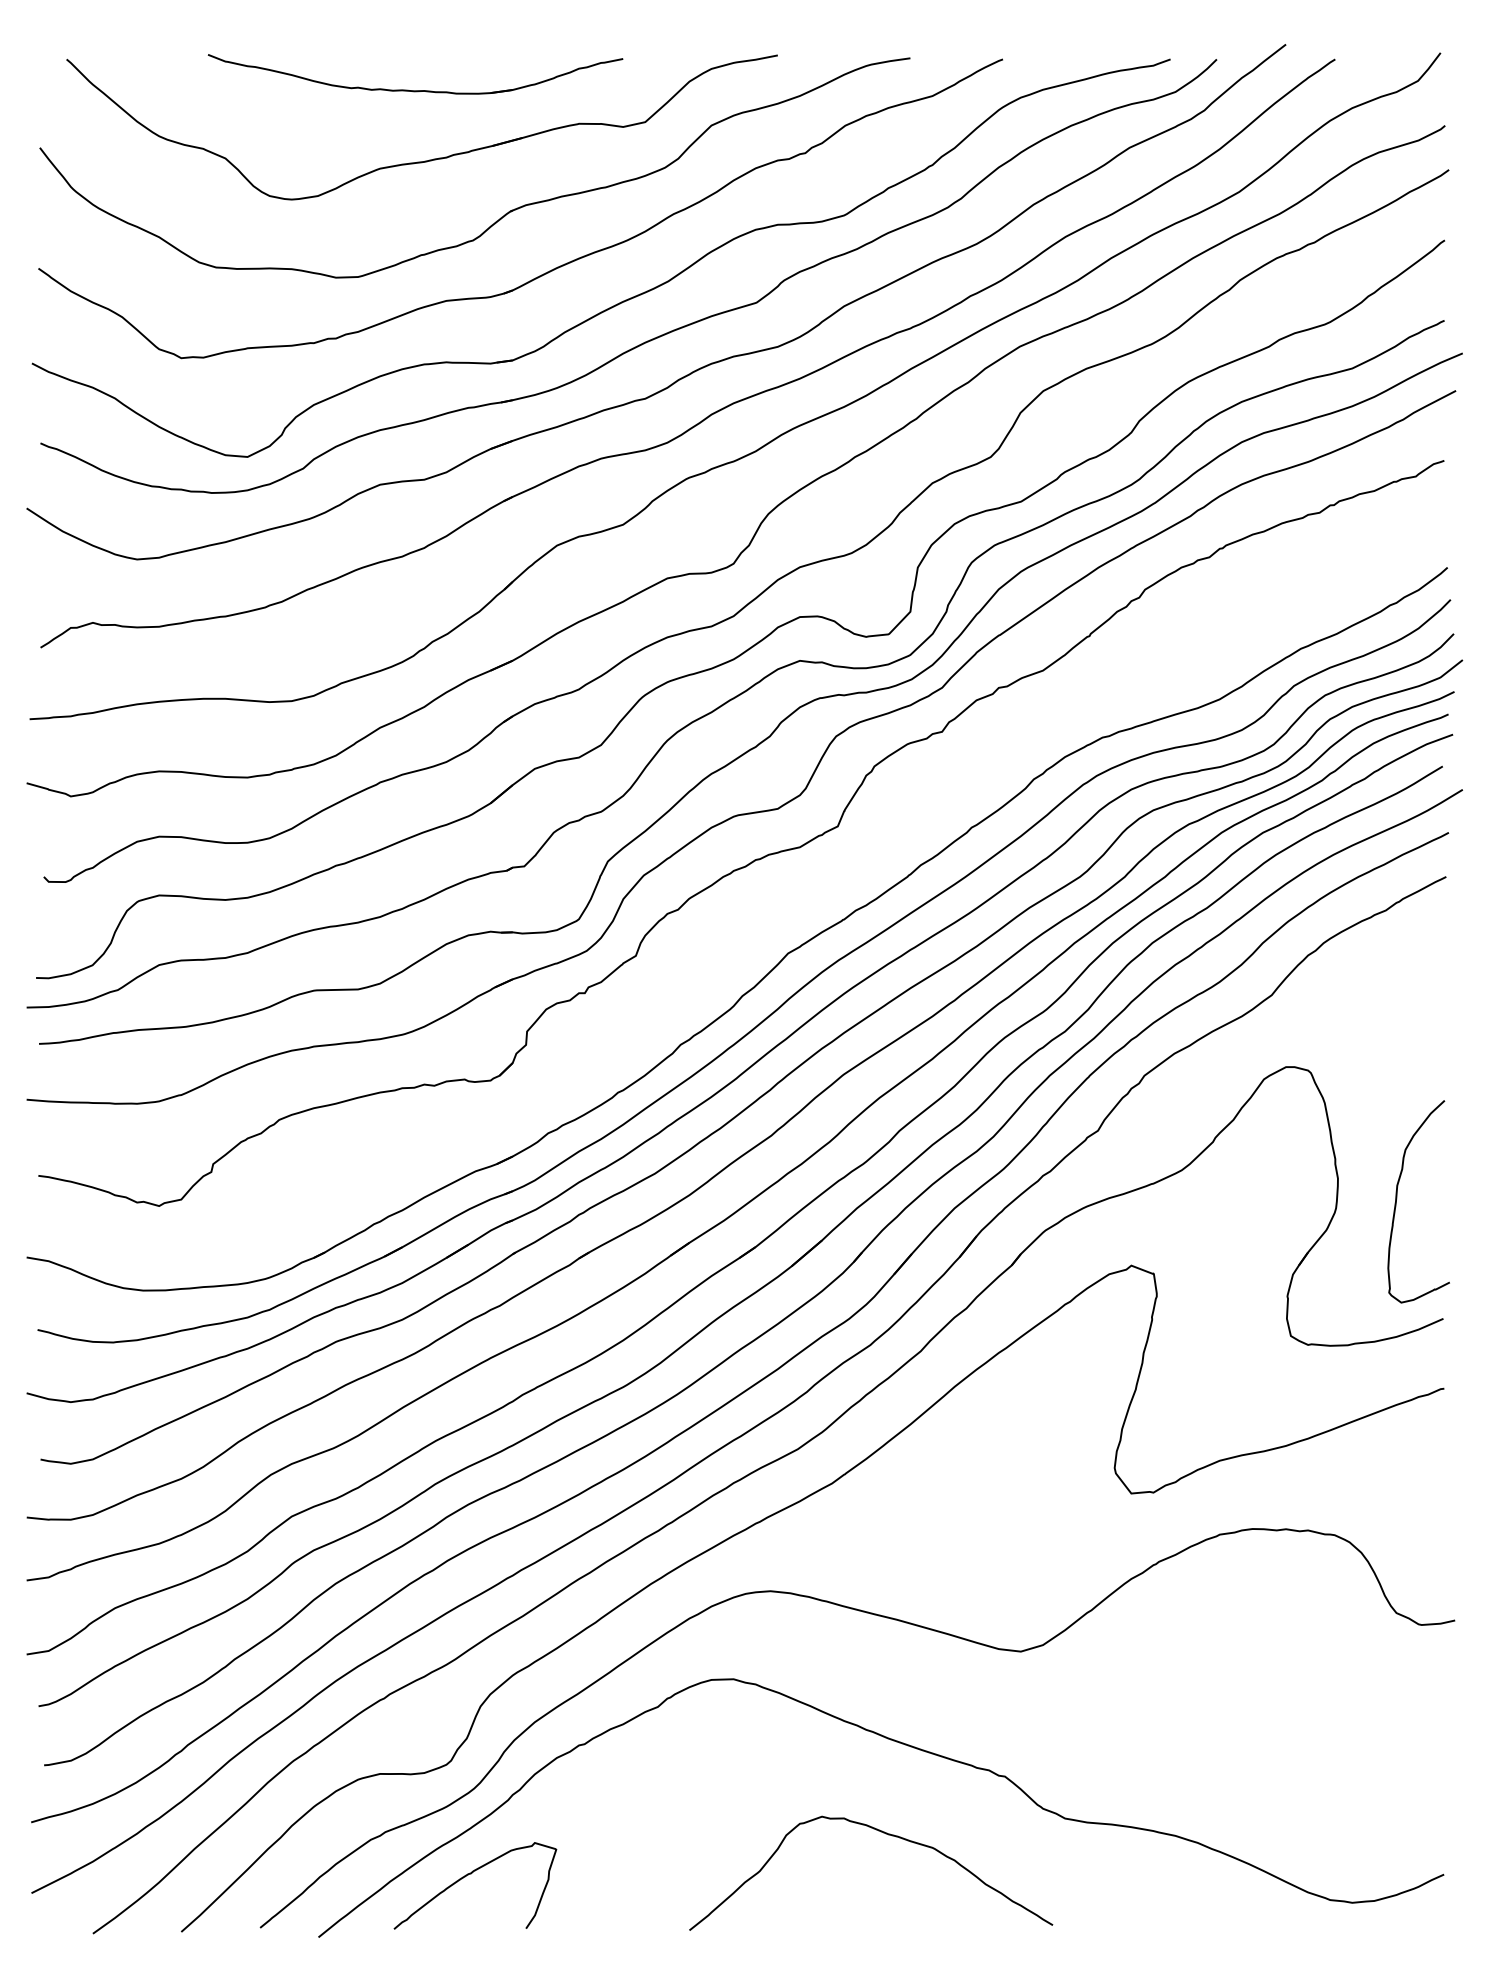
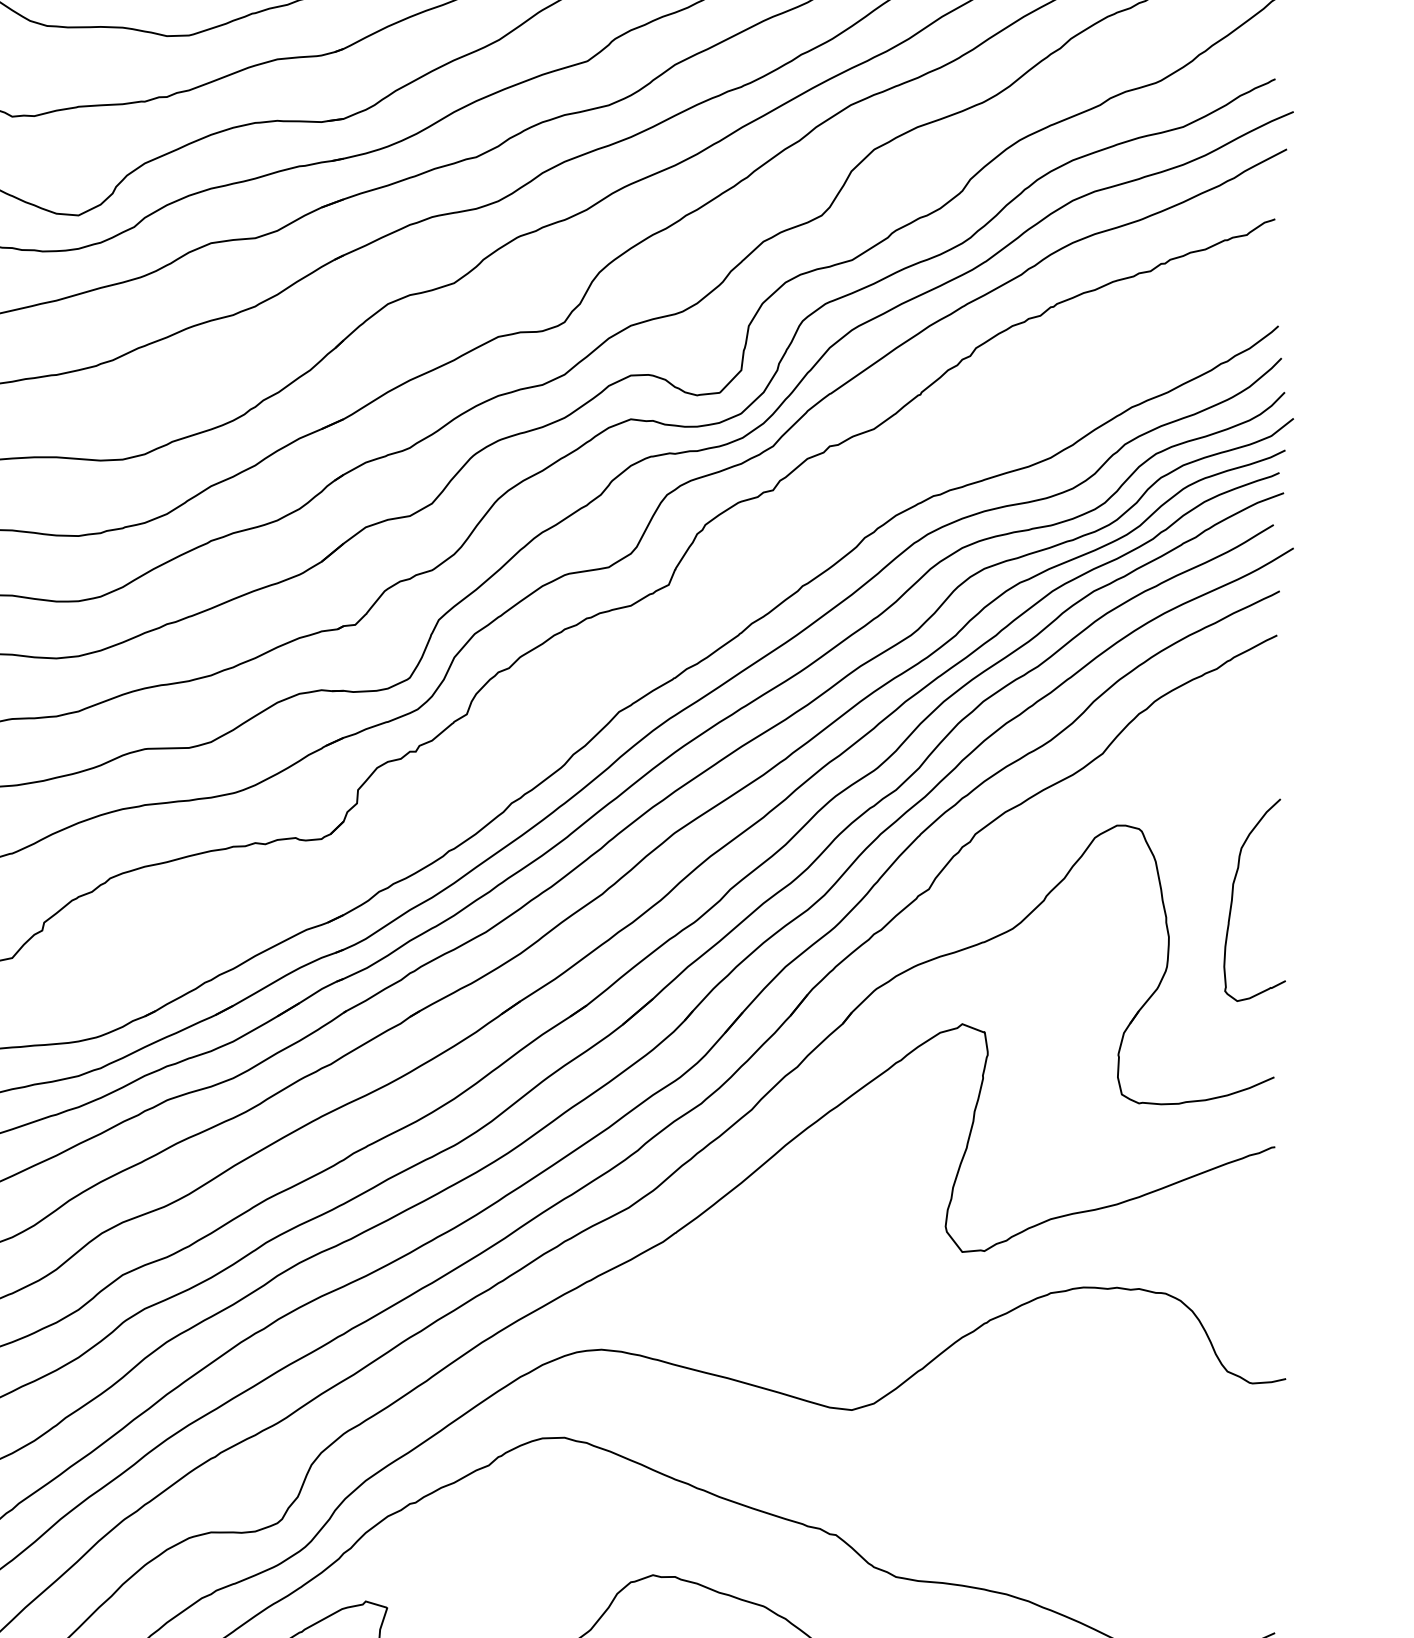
curve: (1397, 1198) -> (1233, 896), moved

